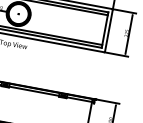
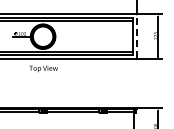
line: (109, 30) -> (137, 36), solid -> dashed

